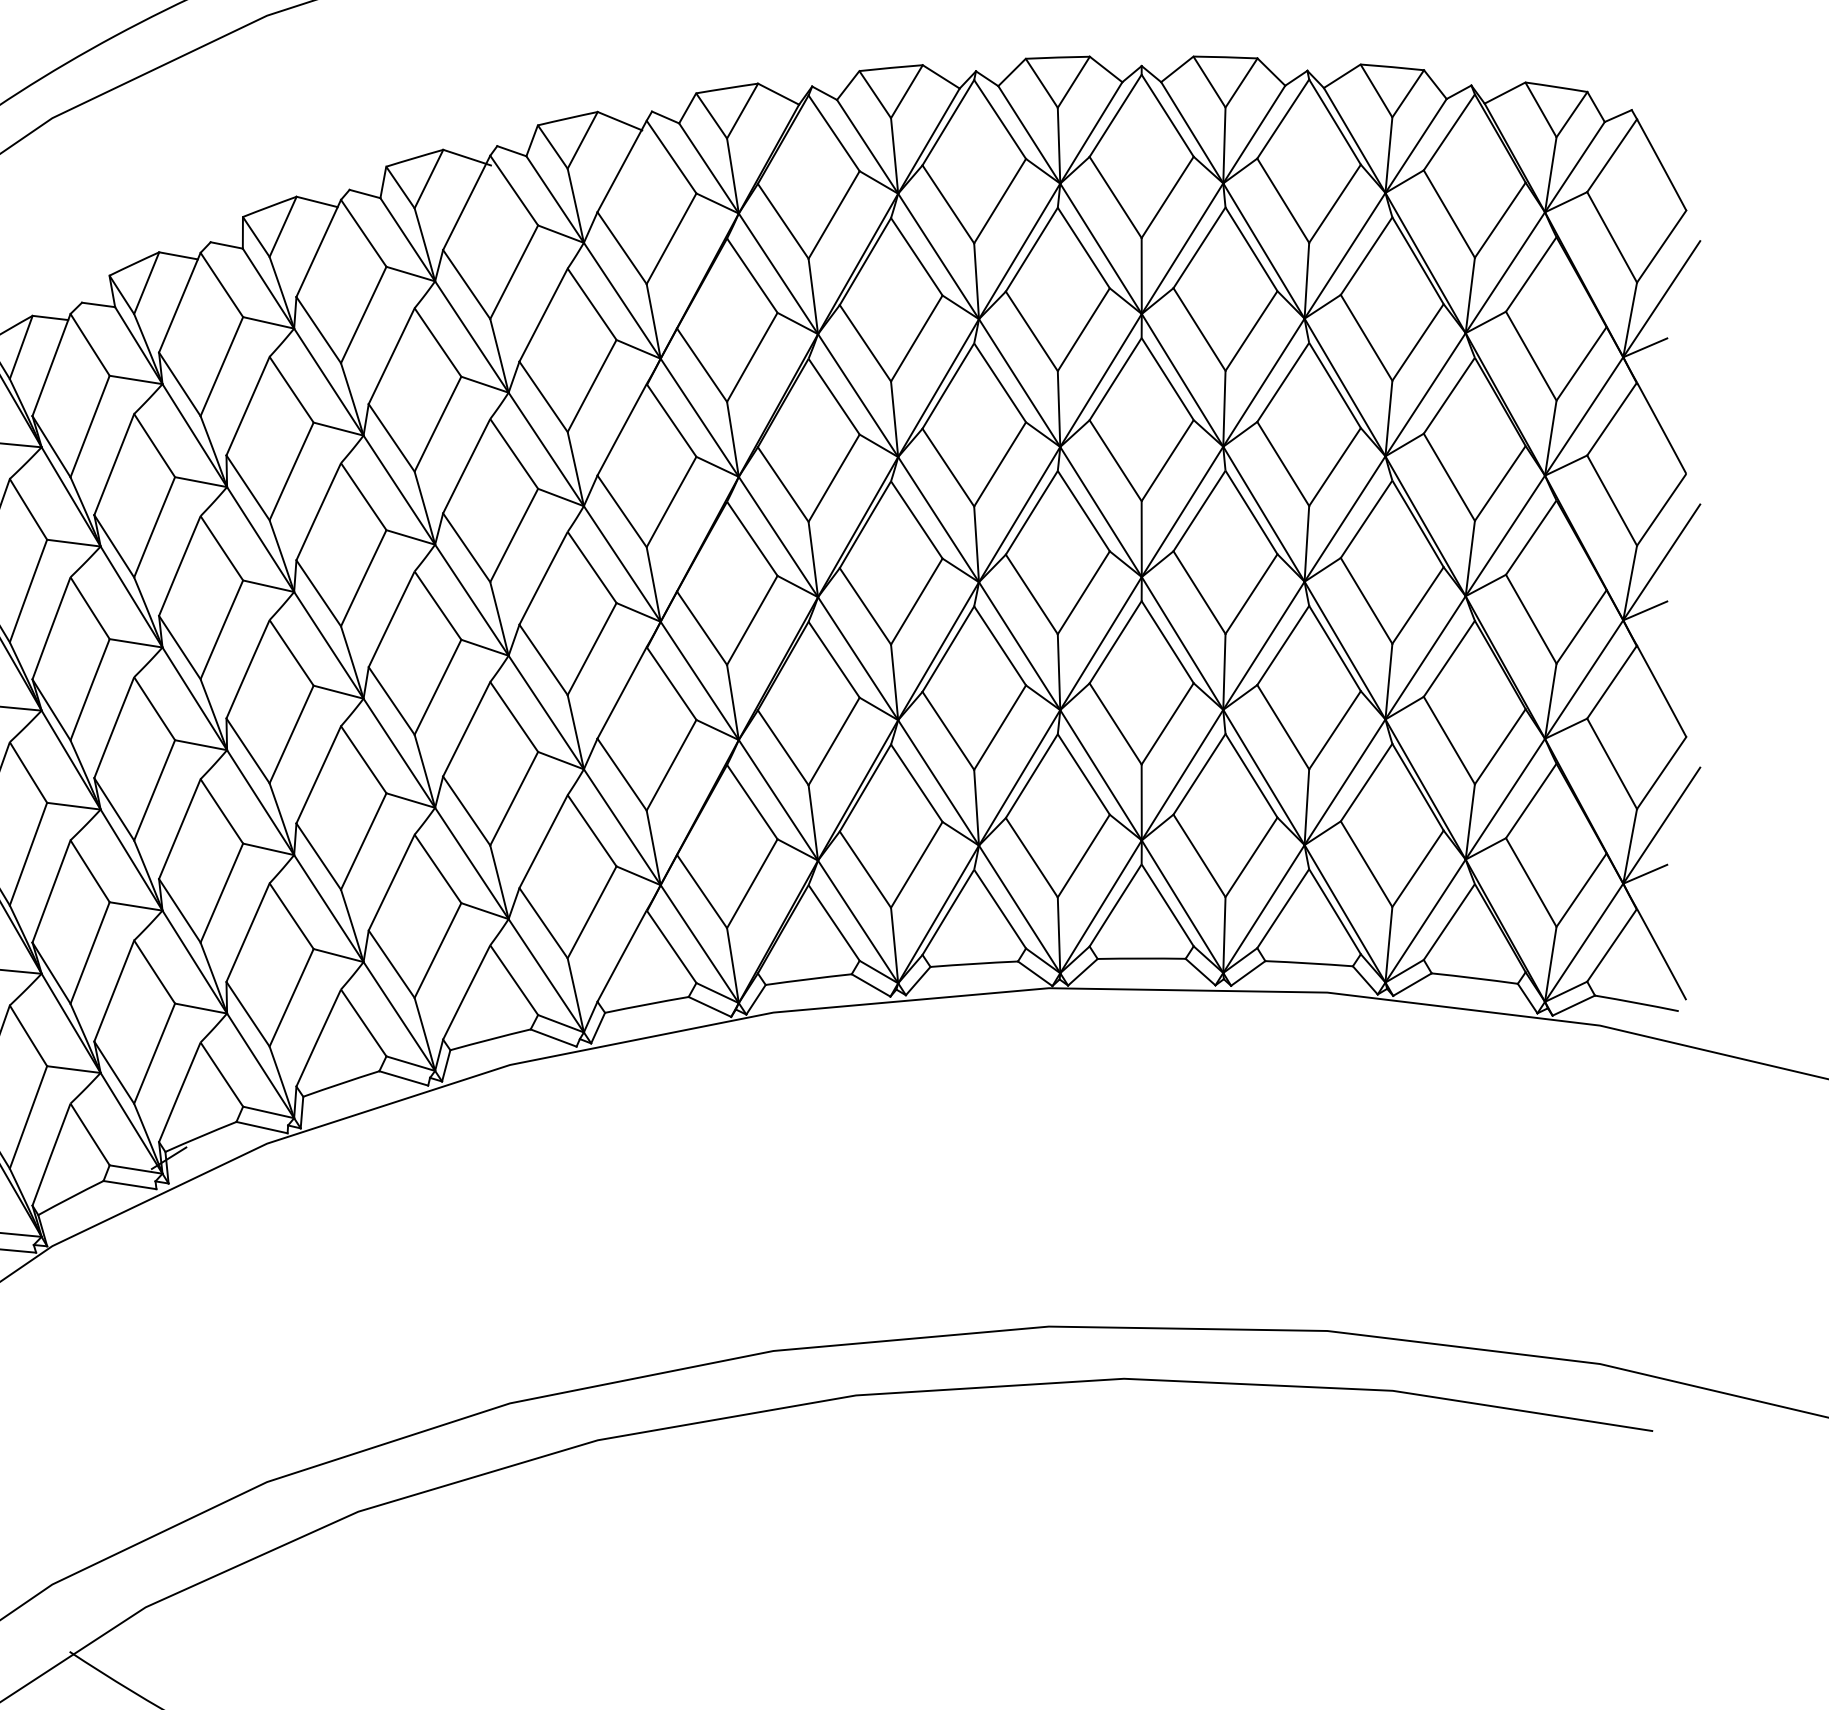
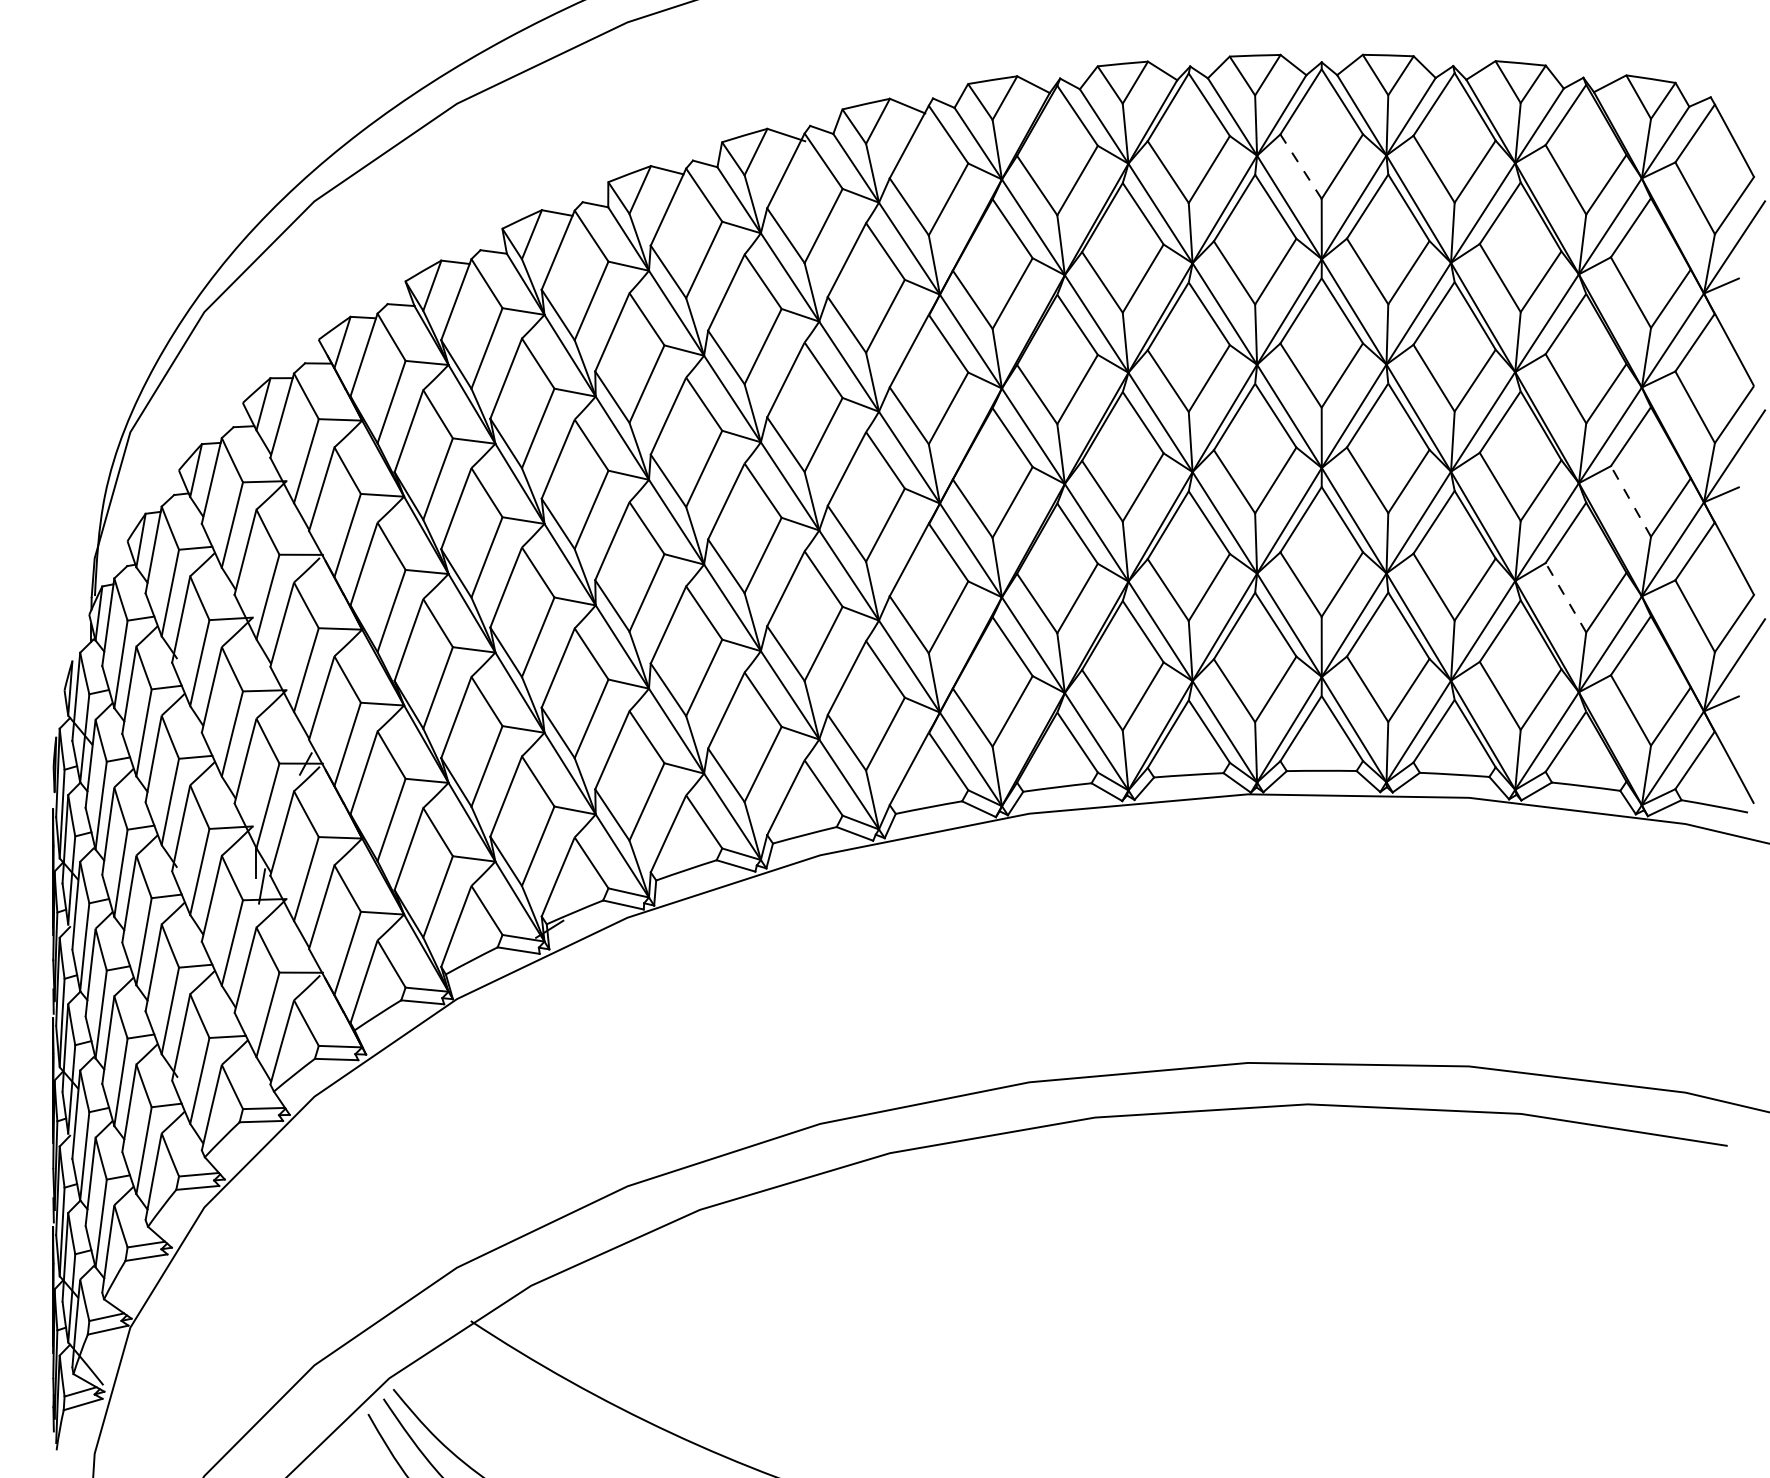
line: (1114, 197) -> (1300, 166), solid -> dashed
line: (1530, 619) -> (1630, 501), solid -> dashed
line: (1448, 740) -> (1565, 597), solid -> dashed

